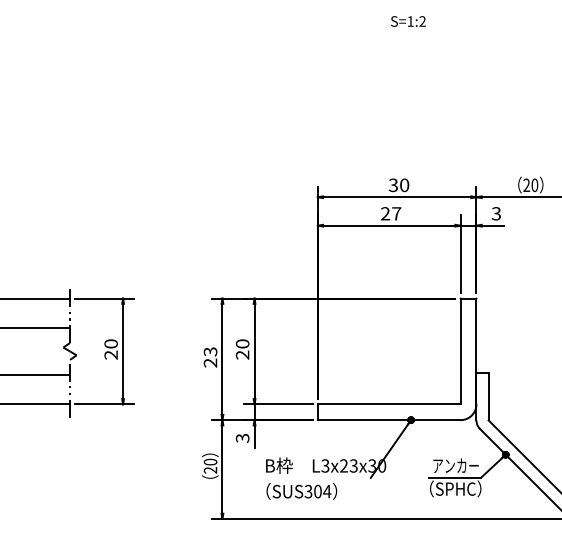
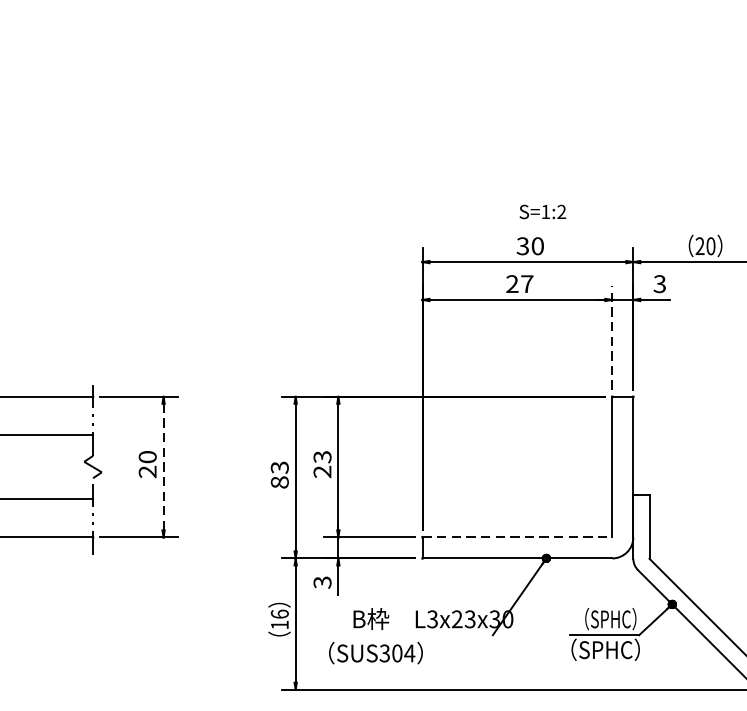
text: (408, 21) -> (542, 211), moved
line: (460, 253) -> (612, 336), solid -> dashed
text: (242, 343) -> (322, 456), 20 -> 23
line: (123, 351) -> (164, 467), solid -> dashed
text: (210, 362) -> (279, 481), 23 -> 83
line: (389, 404) -> (517, 537), solid -> dashed
text: (210, 465) -> (279, 618), 20 -> 16
text: (455, 465) -> (605, 618), アンカー -> （SPHC）
text: (301, 491) -> (375, 653), moved

